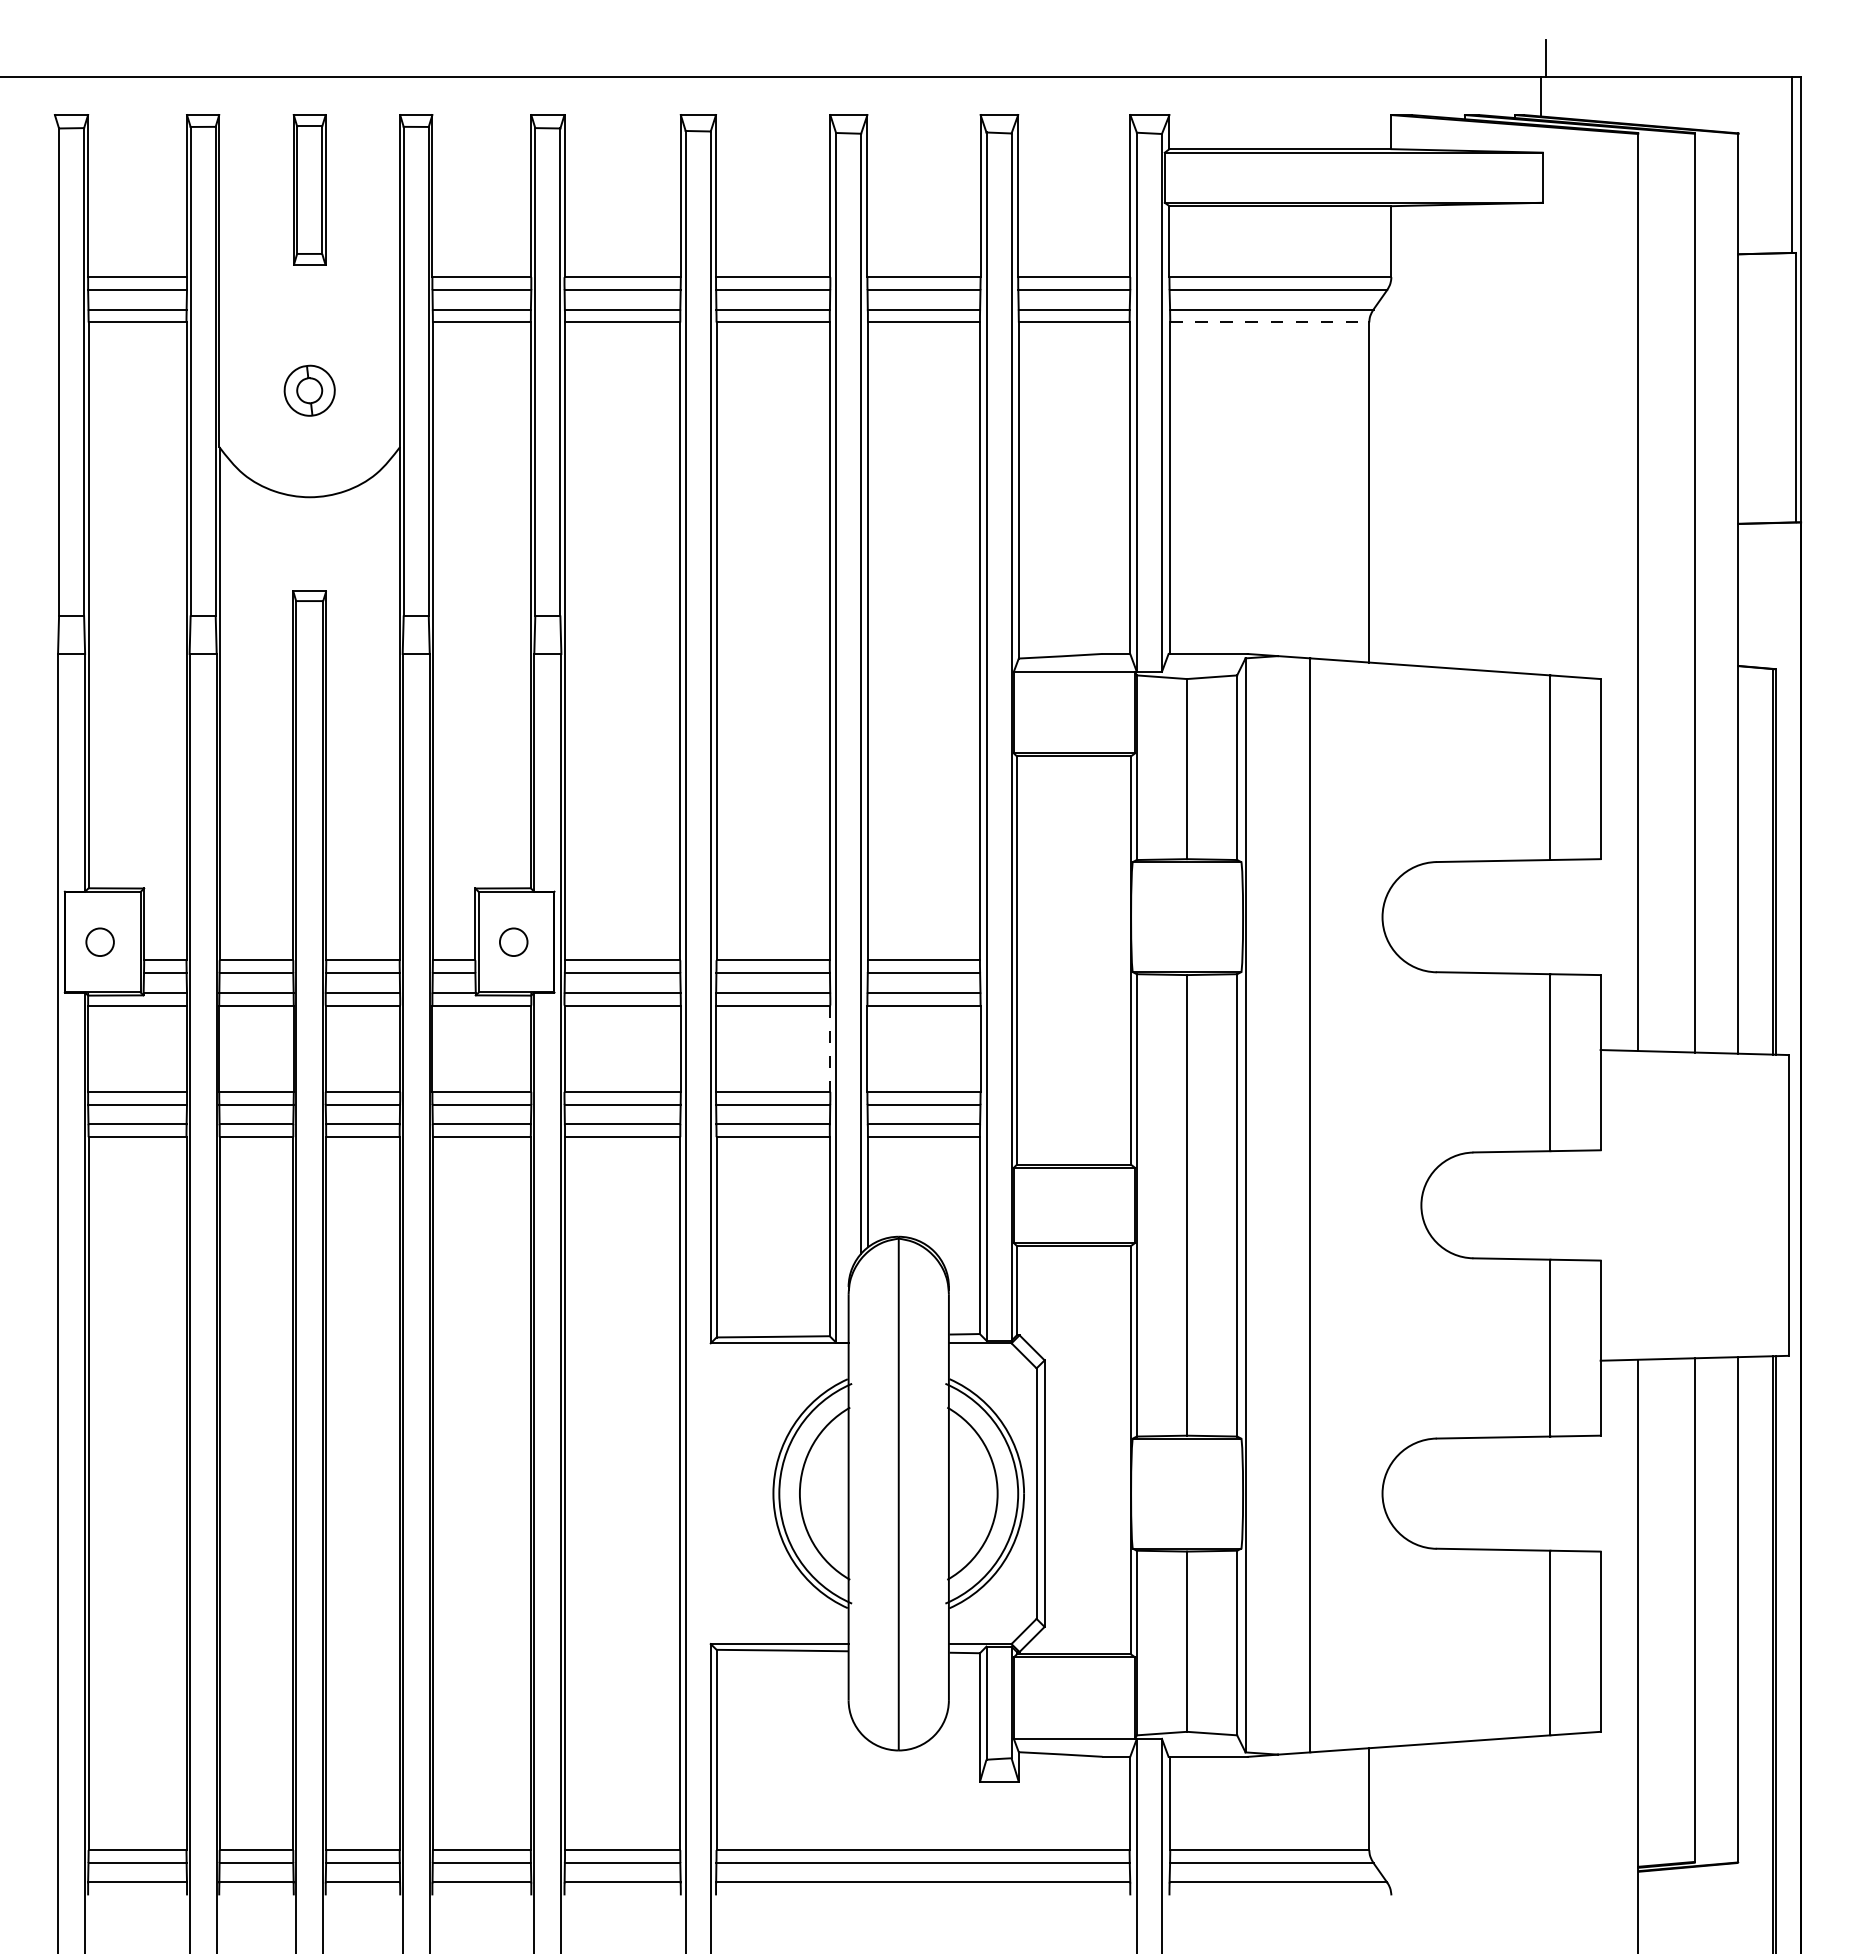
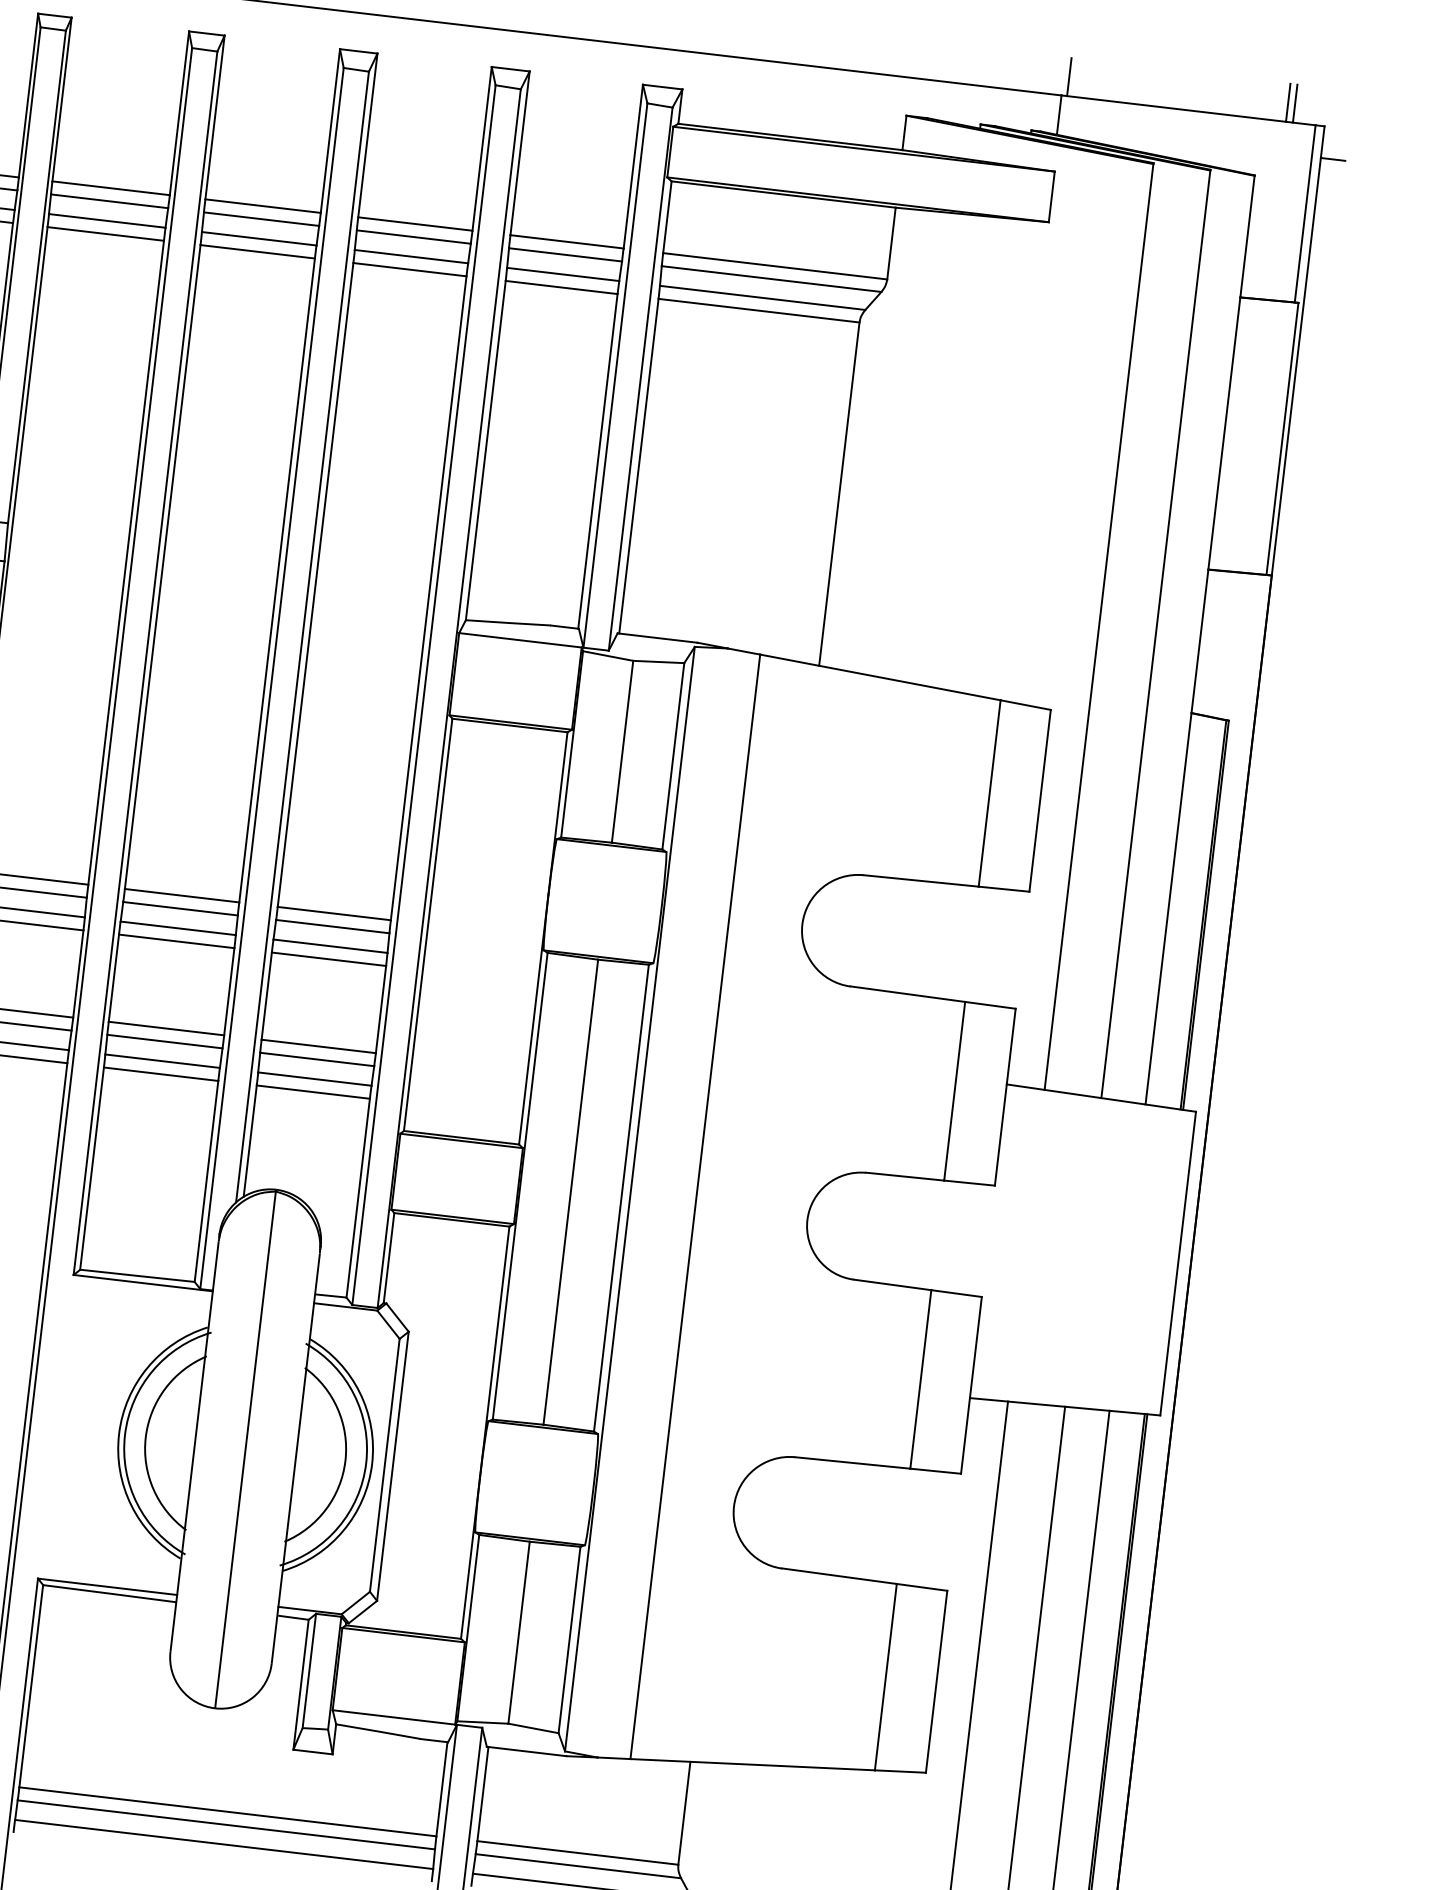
line: (1762, 58) -> (1287, 102), added
line: (1769, 58) -> (1294, 103), added
line: (1813, 108) -> (1333, 159), added
line: (1269, 322) -> (758, 310), dashed -> solid
line: (830, 1049) -> (229, 992), dashed -> solid

